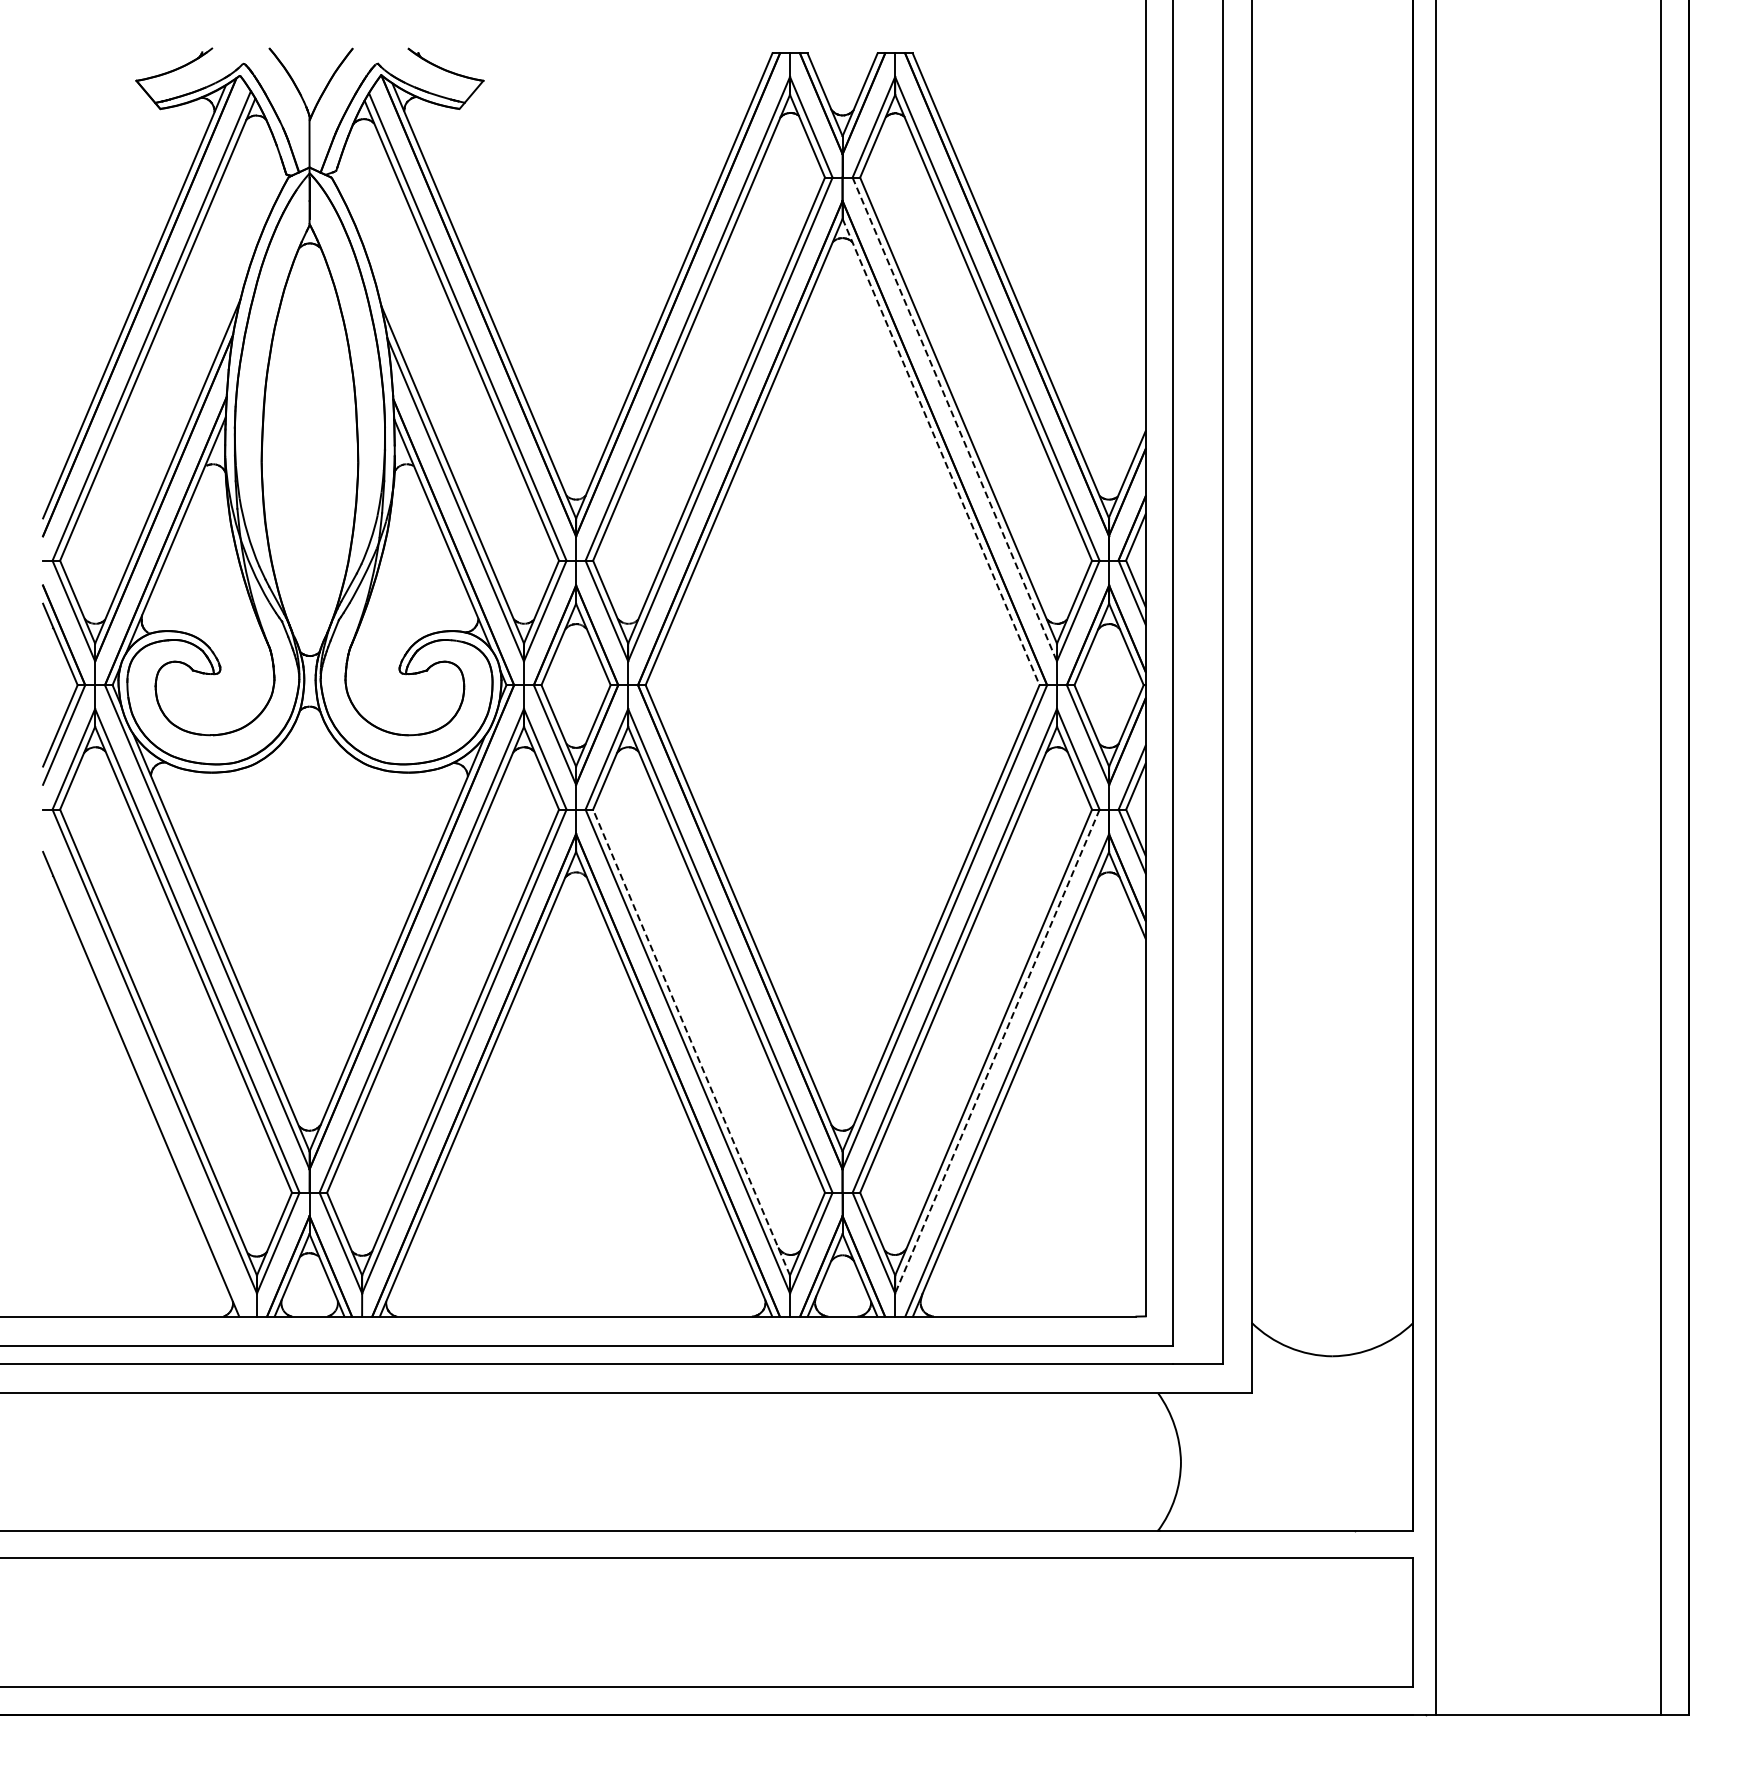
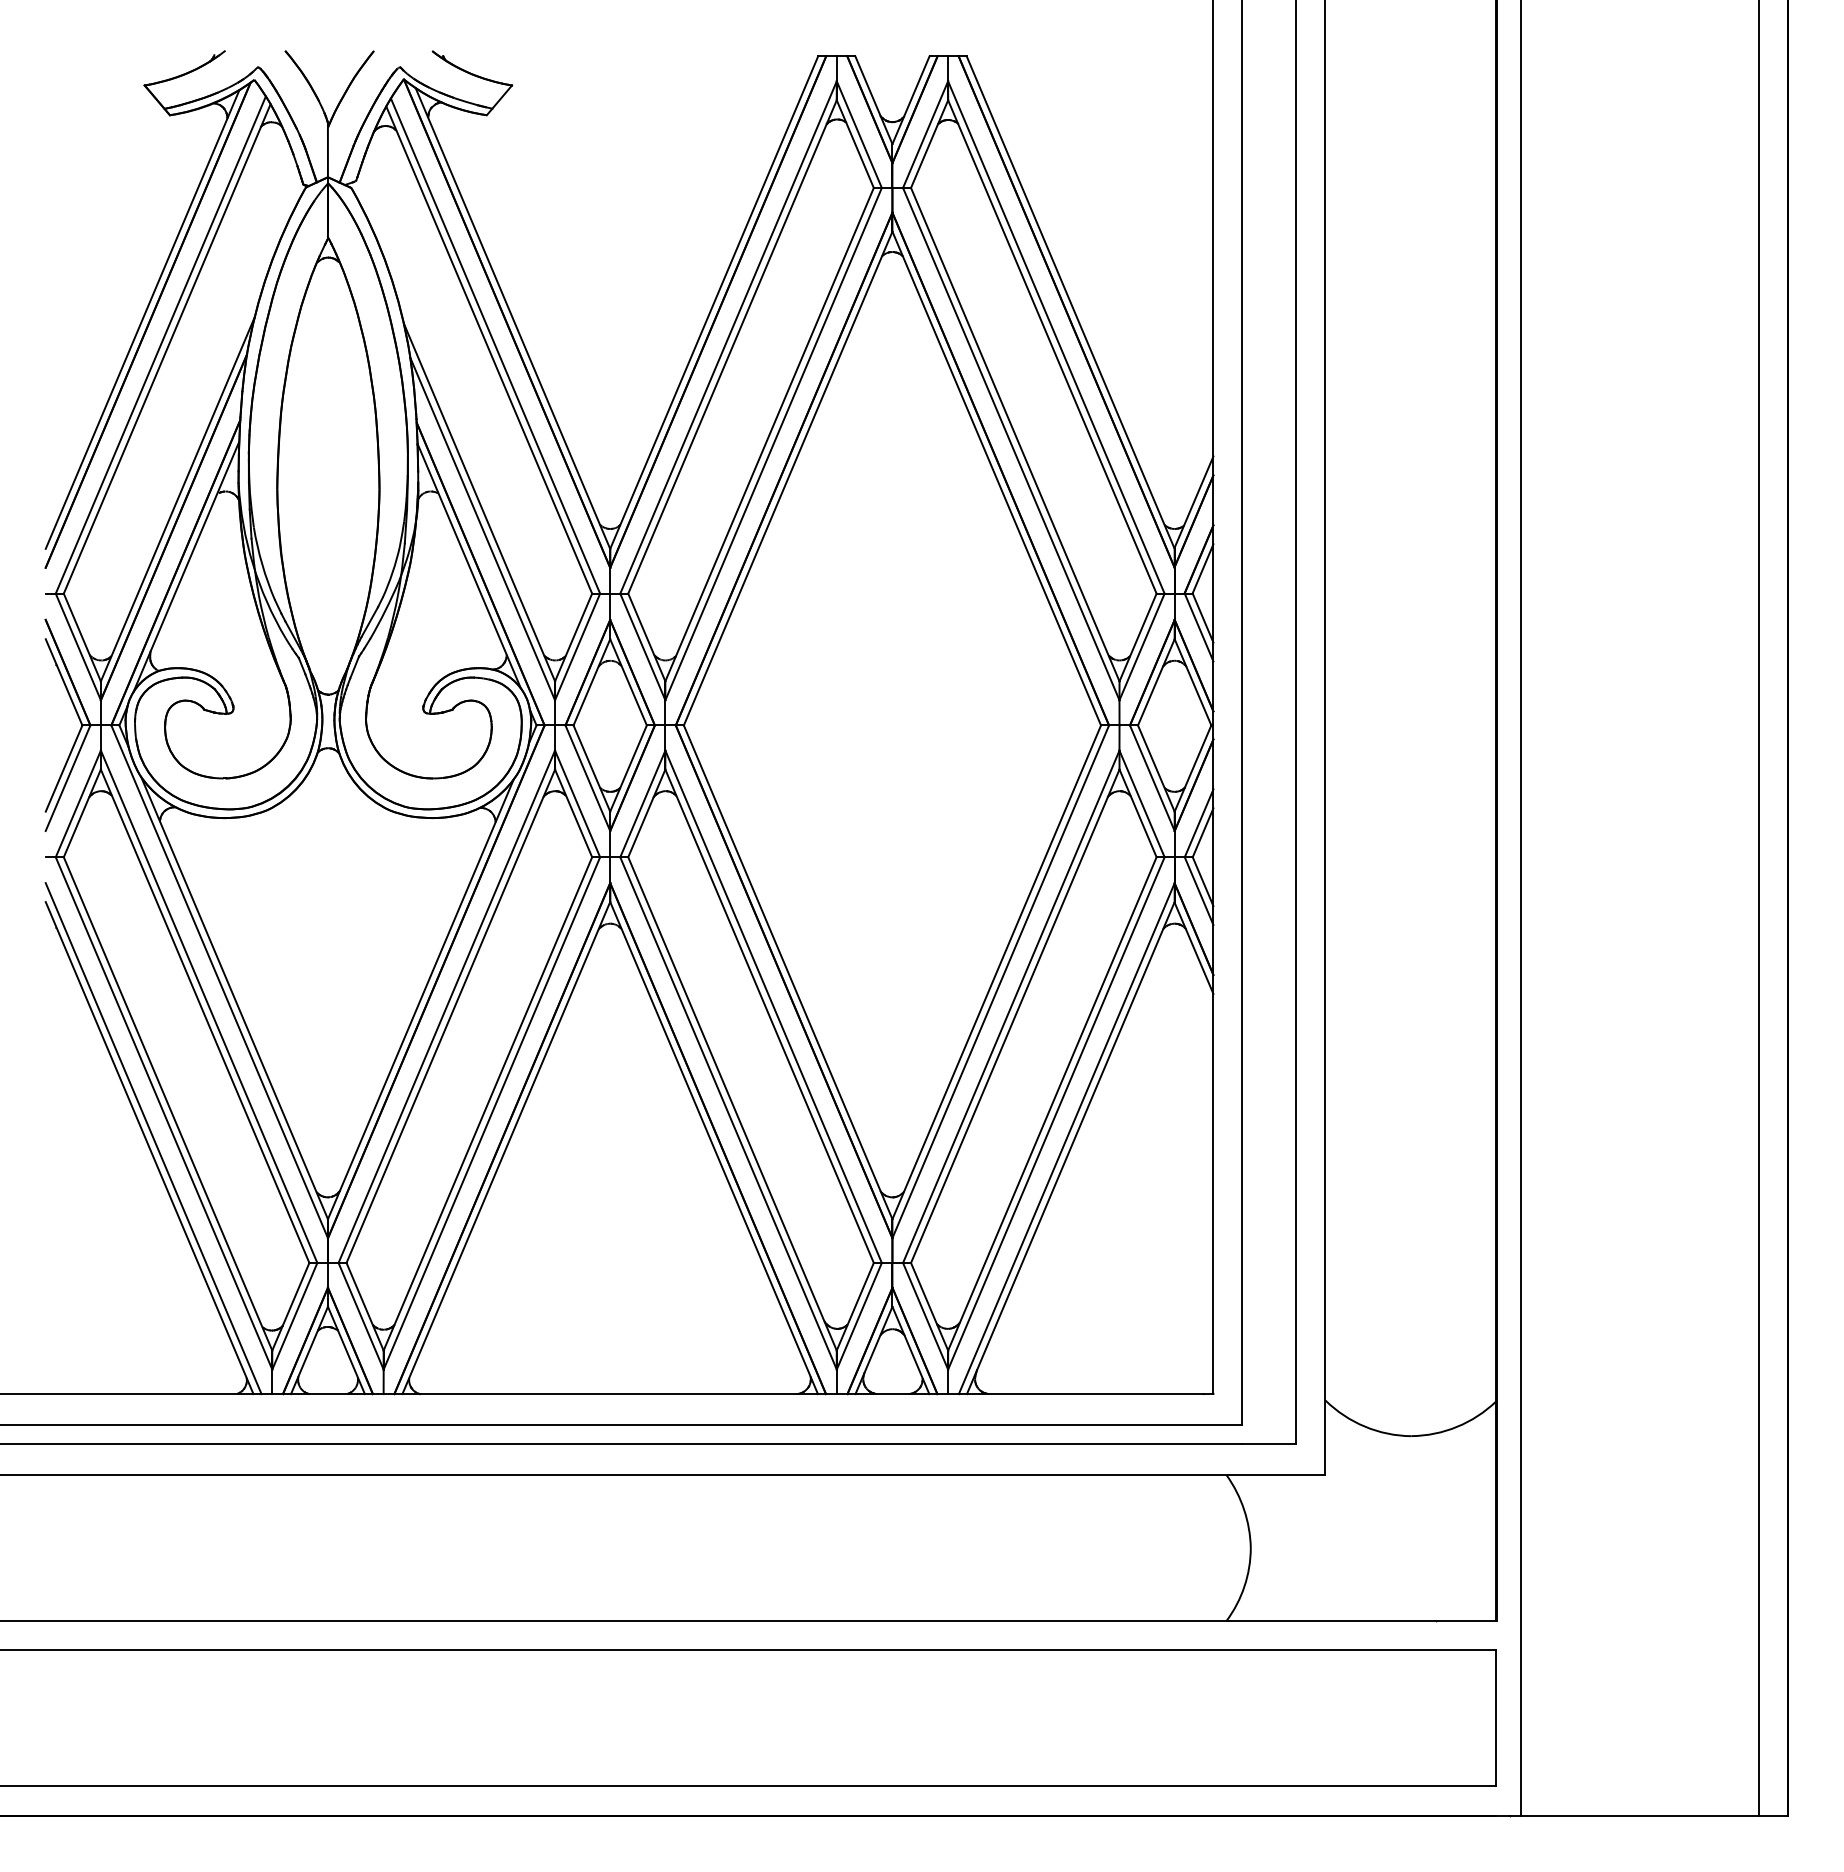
line: (954, 419) -> (1010, 444), dashed -> solid
line: (941, 452) -> (997, 479), dashed -> solid
line: (691, 1042) -> (732, 1103), dashed -> solid
line: (997, 1051) -> (1056, 1113), dashed -> solid
line: (144, 1075) -> (153, 1138), added

